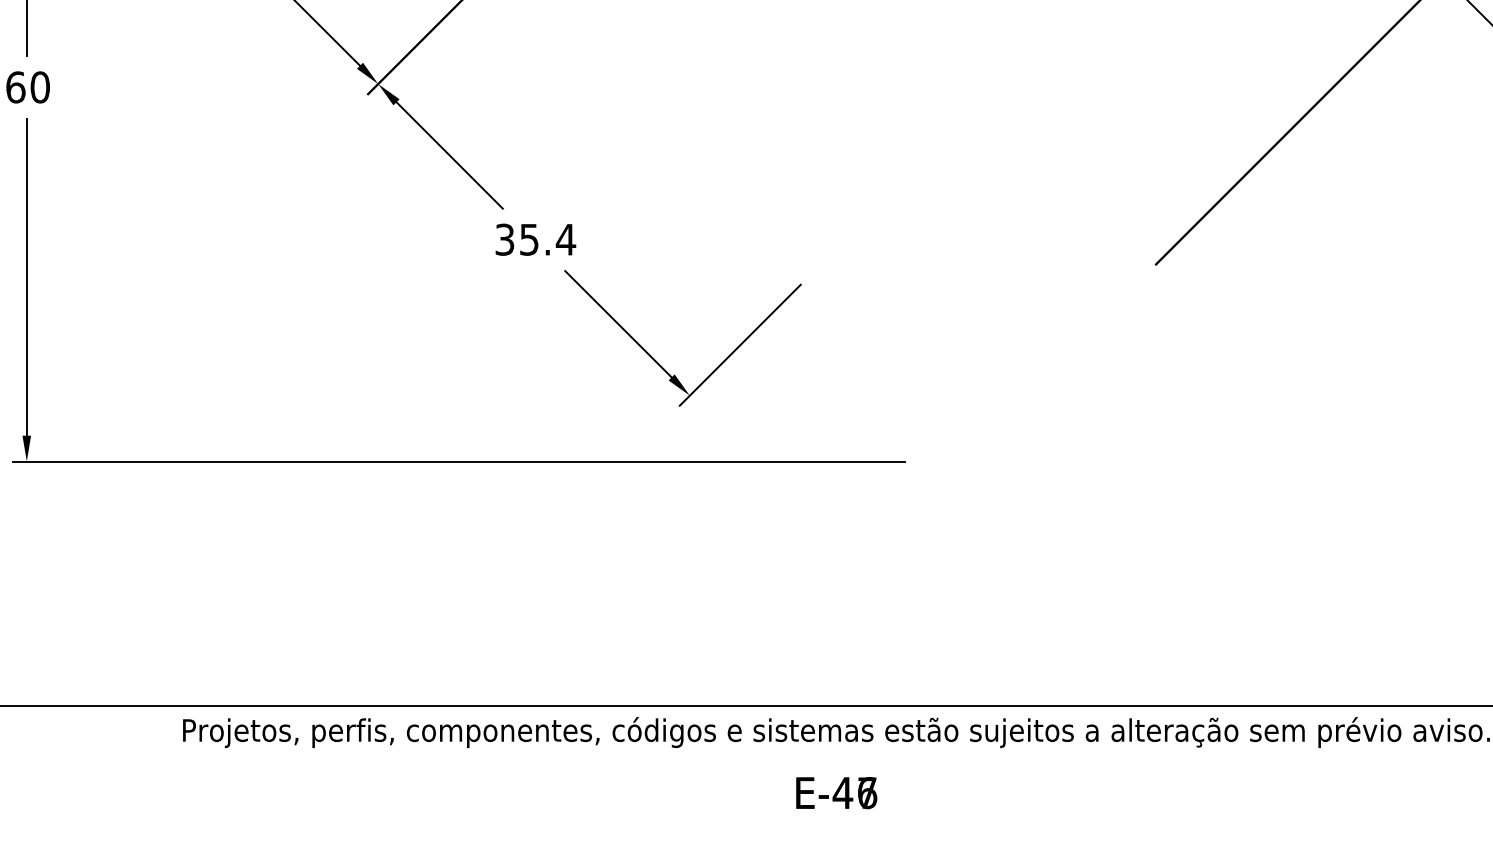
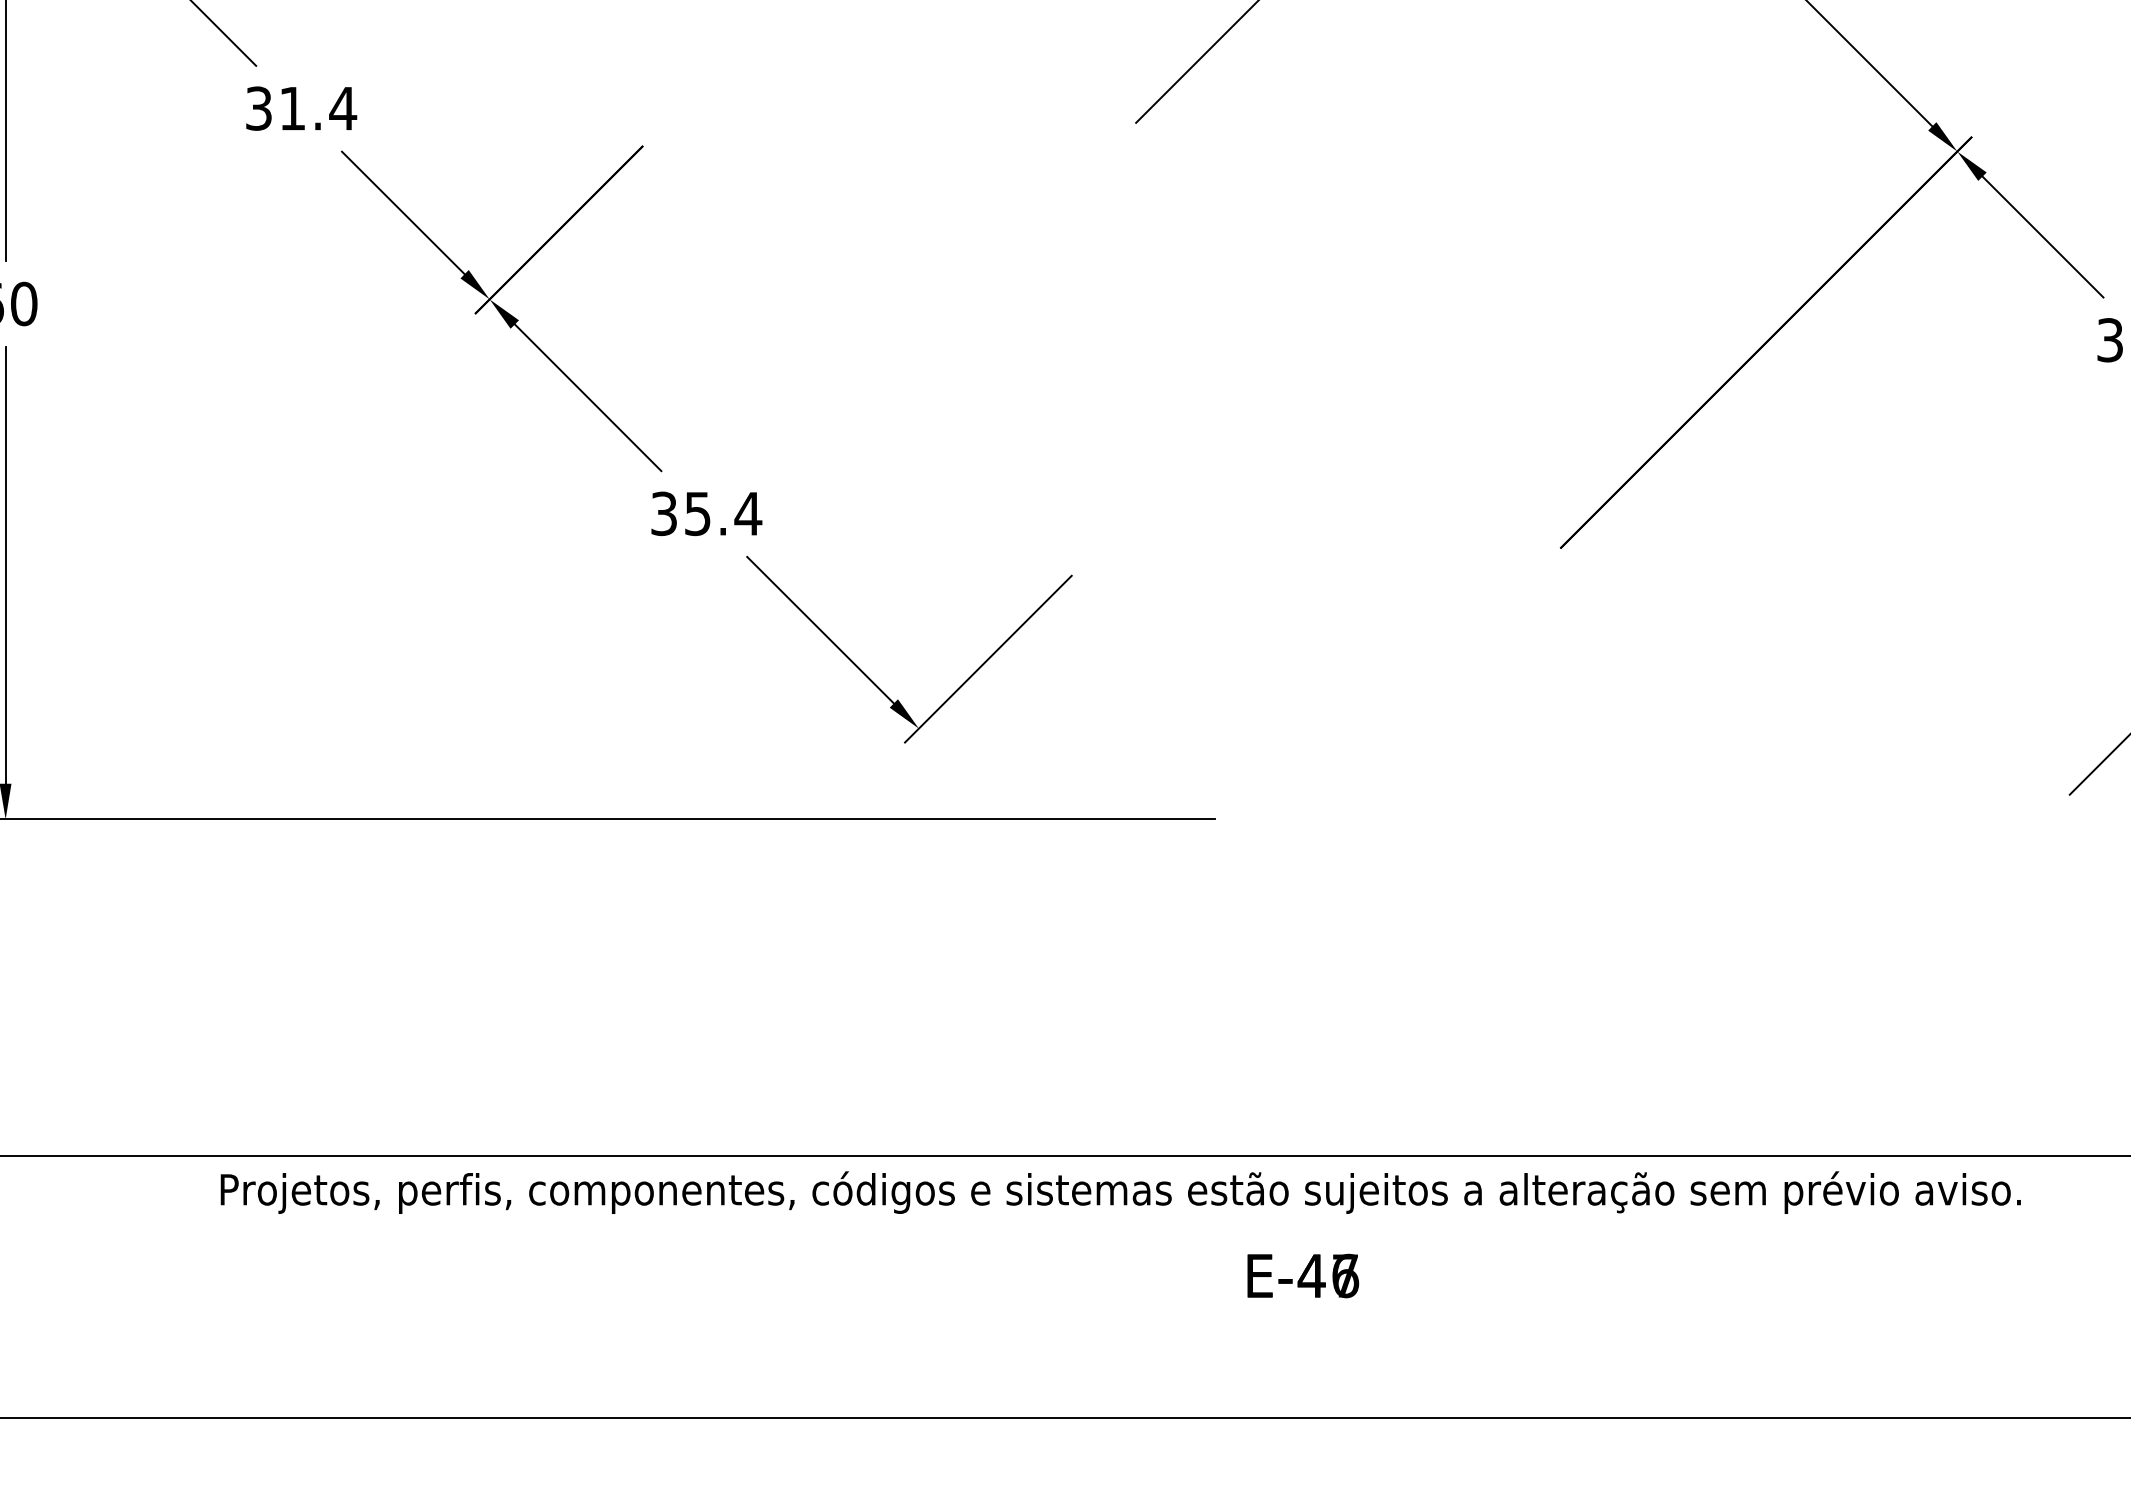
text: (836, 792) -> (1303, 1275), moved

